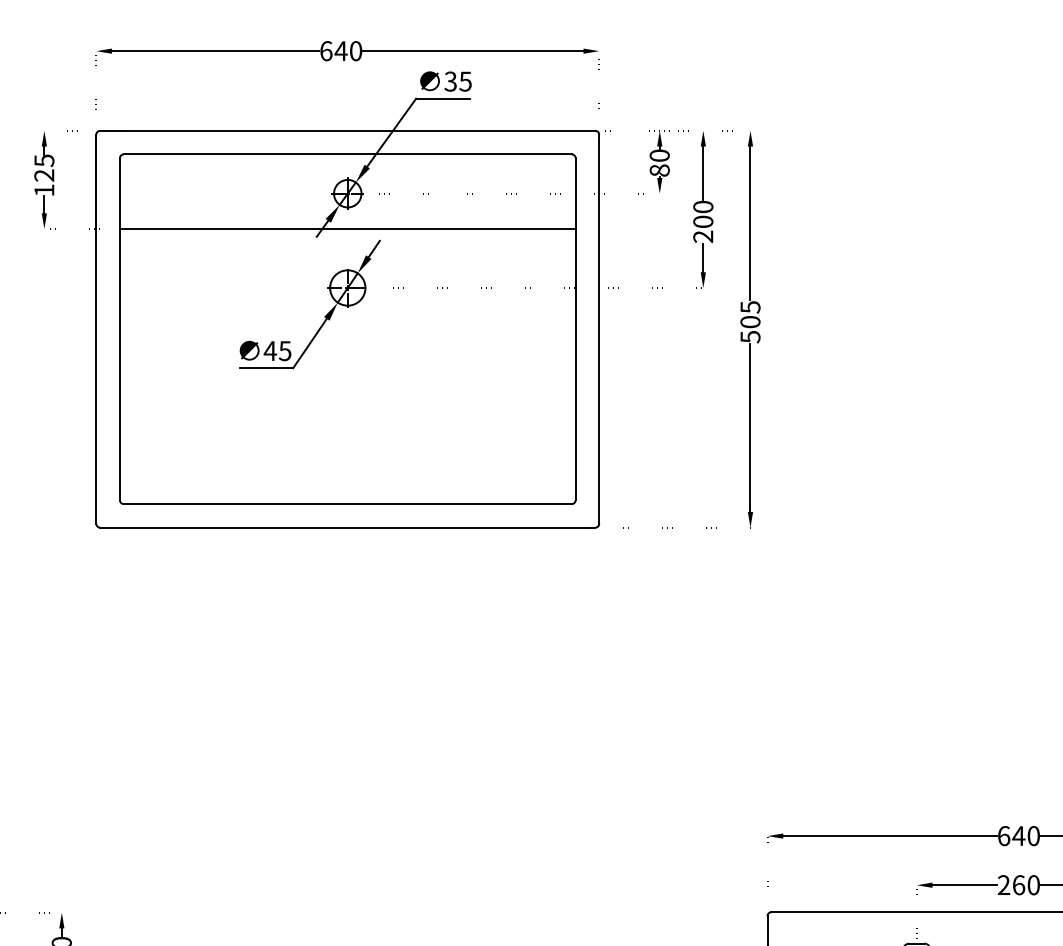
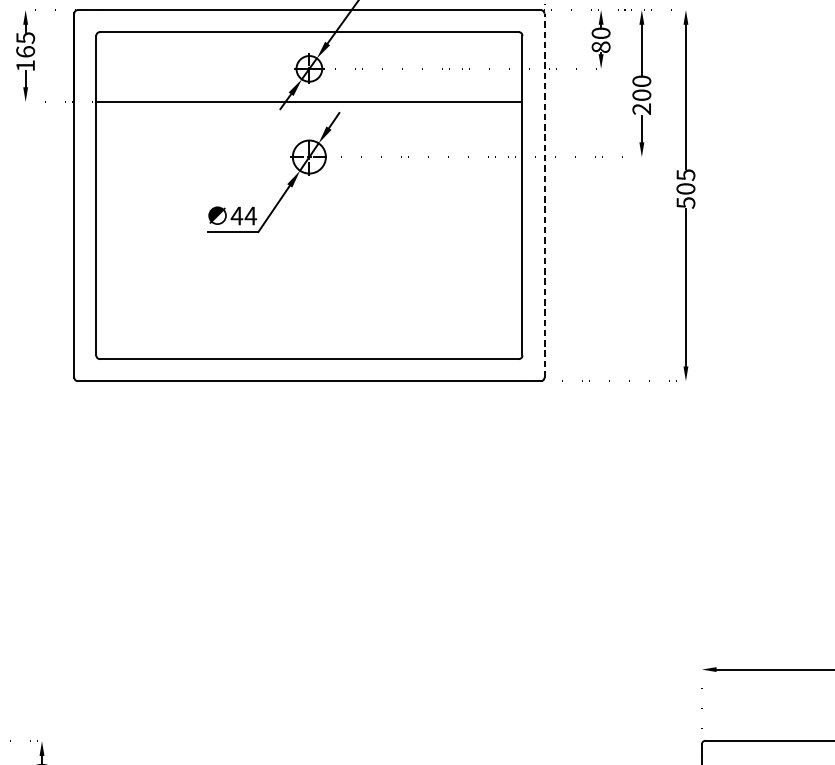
text: (44, 175) -> (25, 51), 125 -> 165
line: (599, 328) -> (544, 194), solid -> dashed
text: (284, 351) -> (250, 216), 45 -> 44

